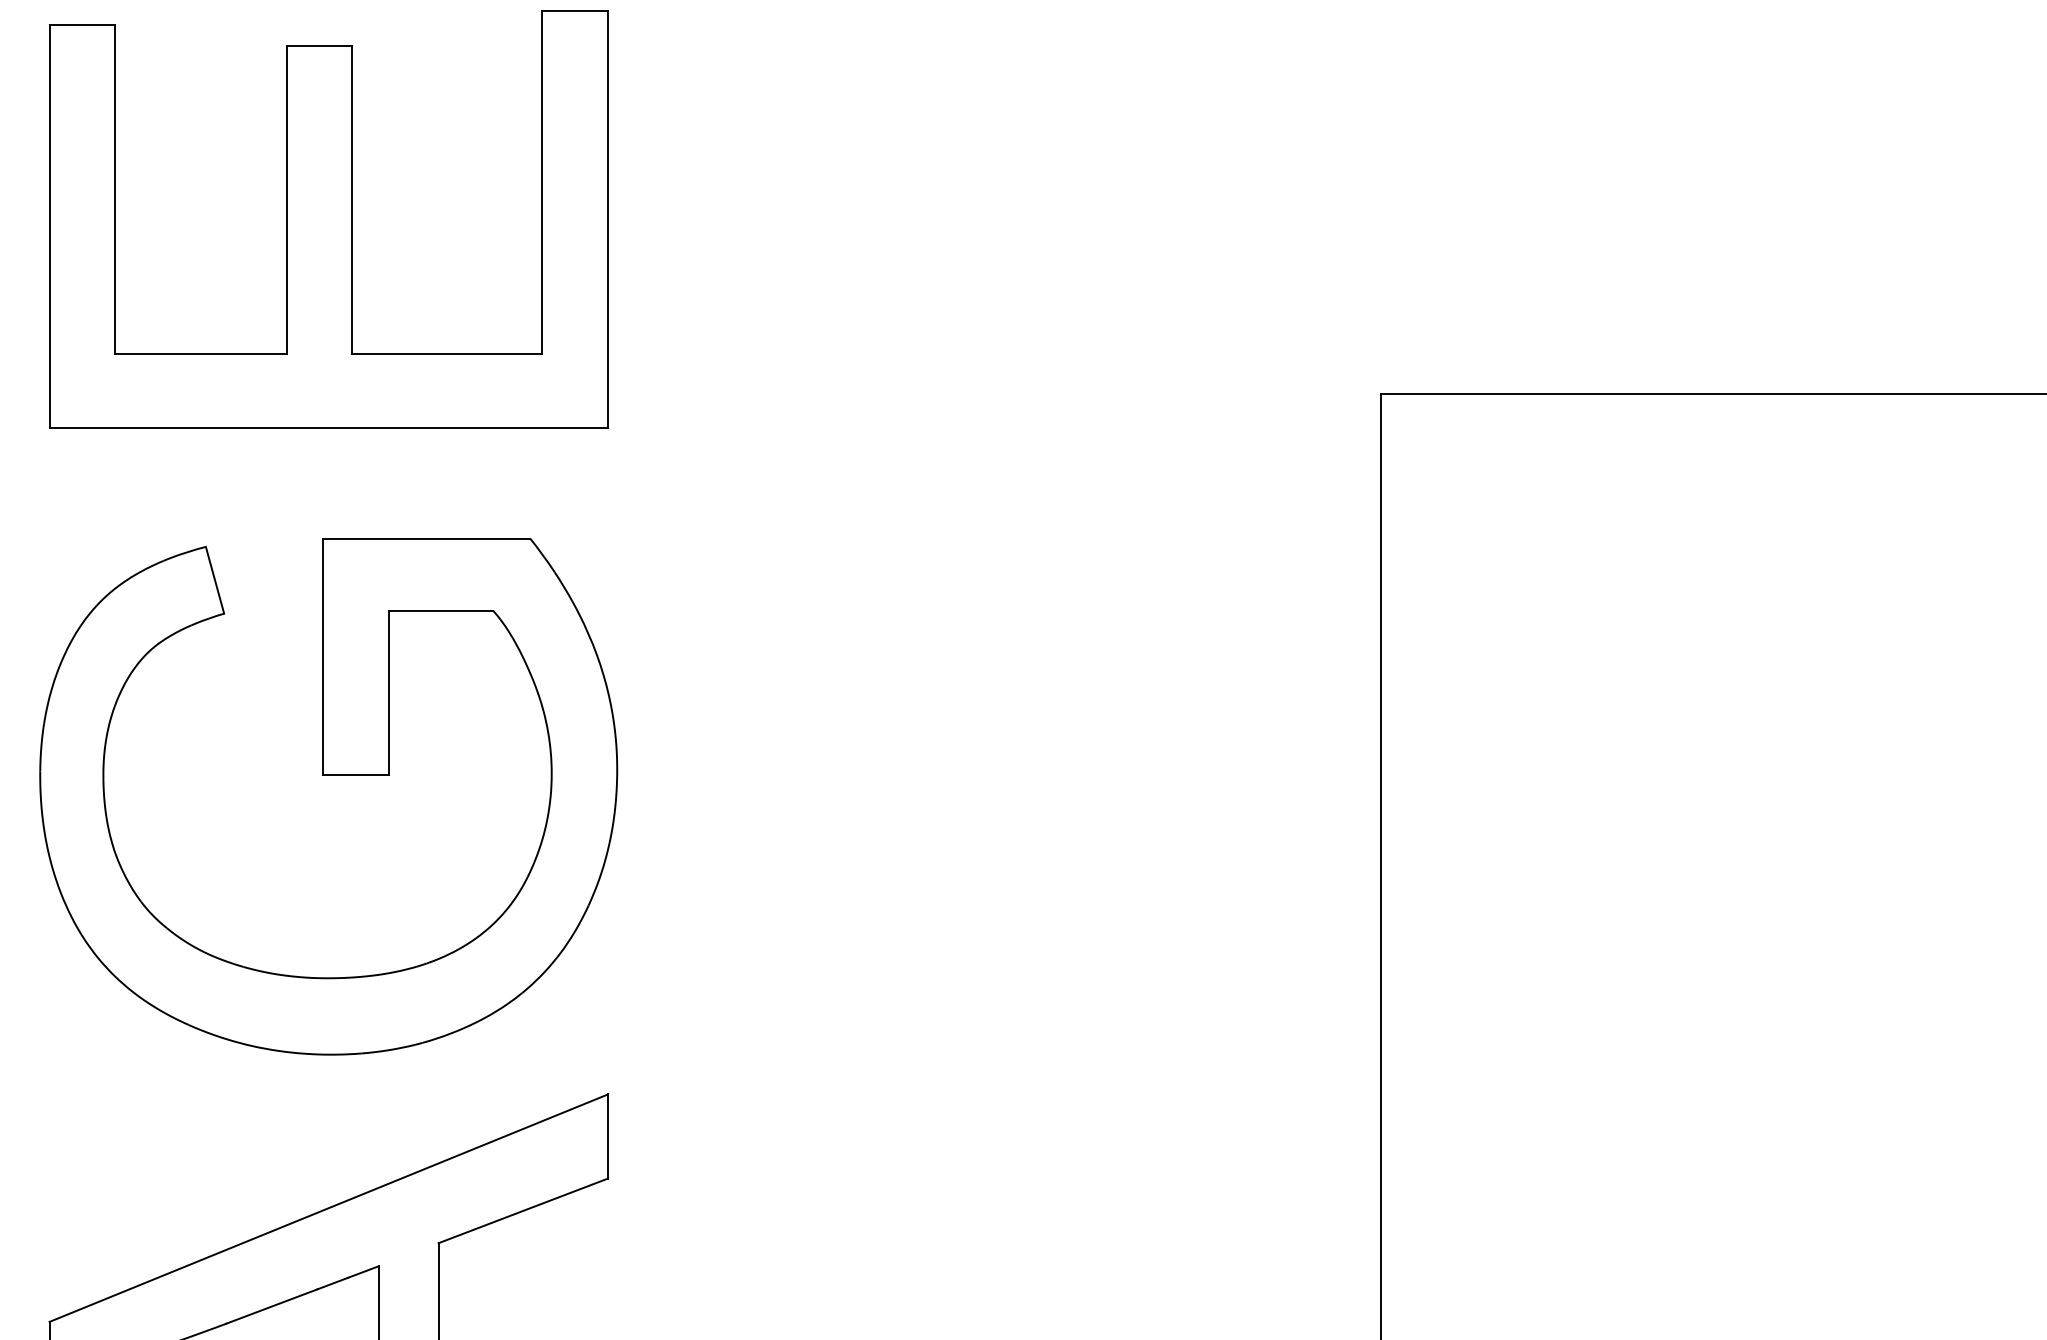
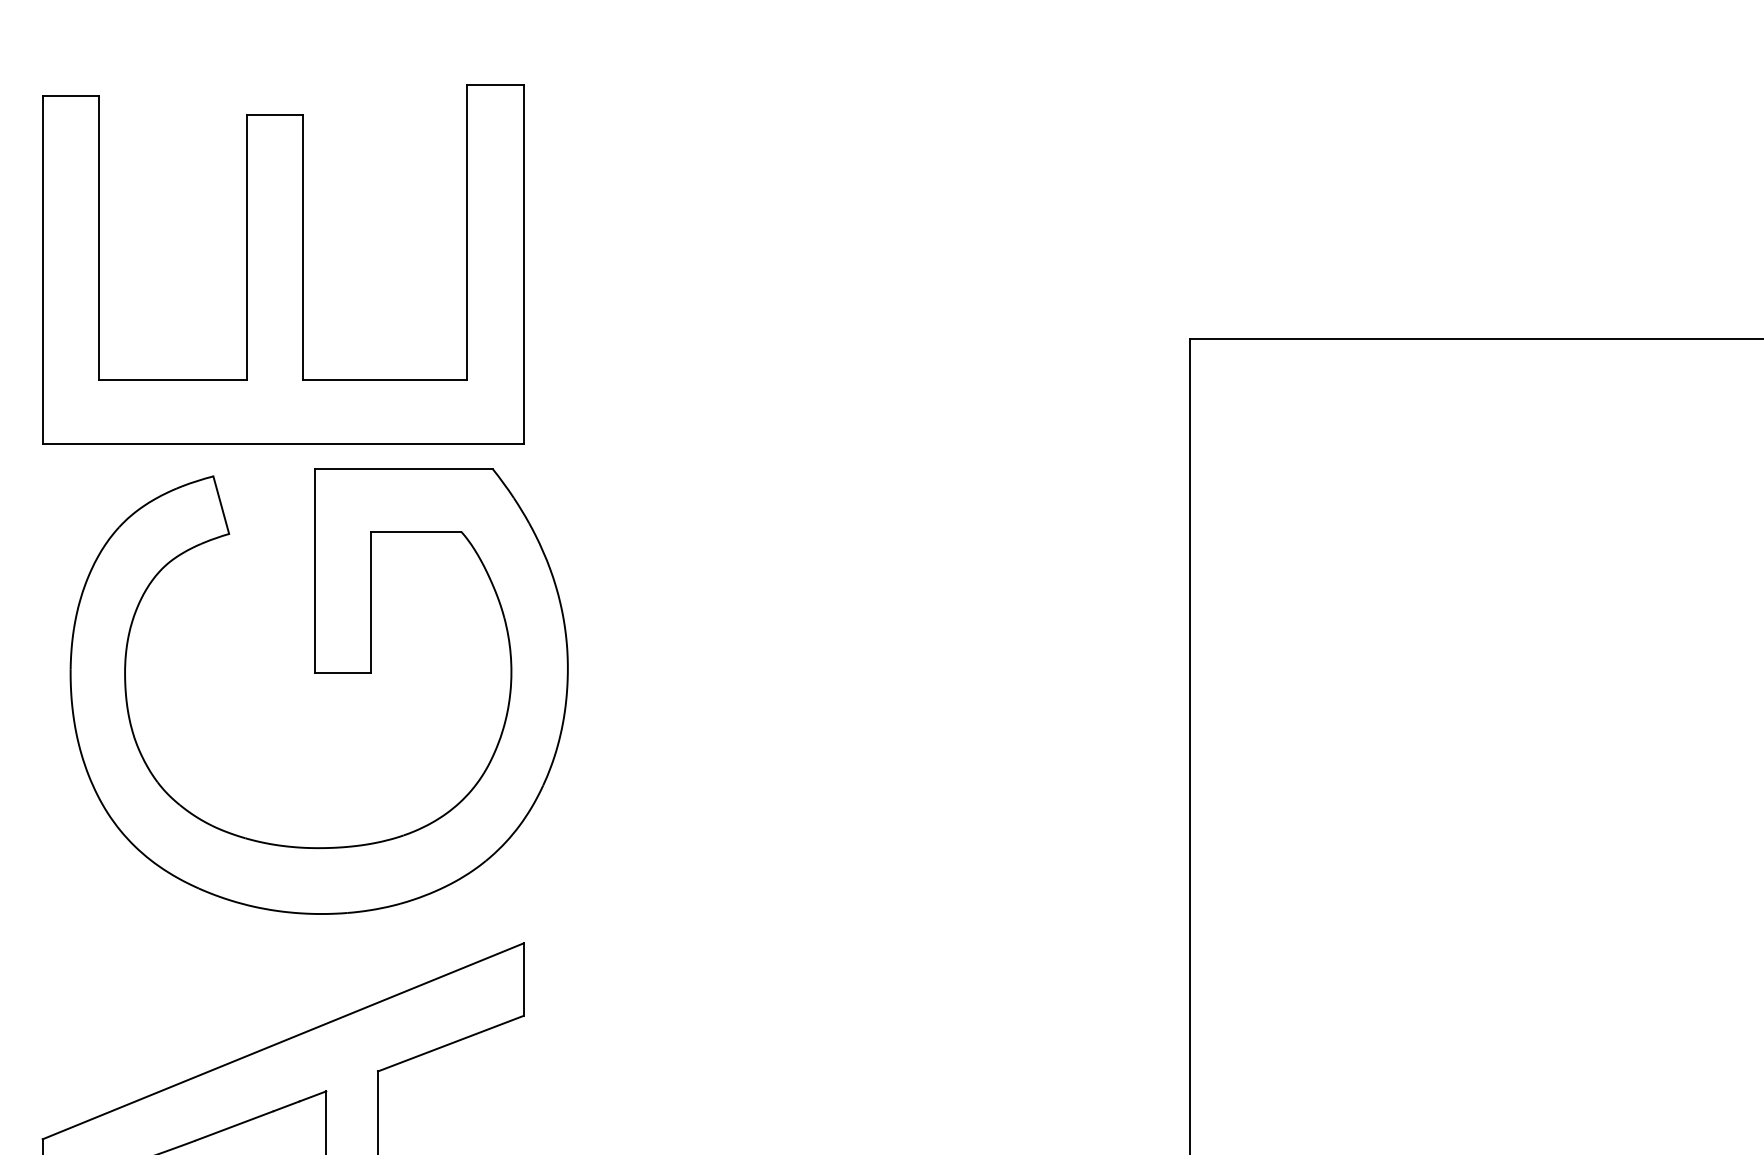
part: (329, 219) -> (283, 264), moved
part: (327, 775) -> (318, 673), moved

